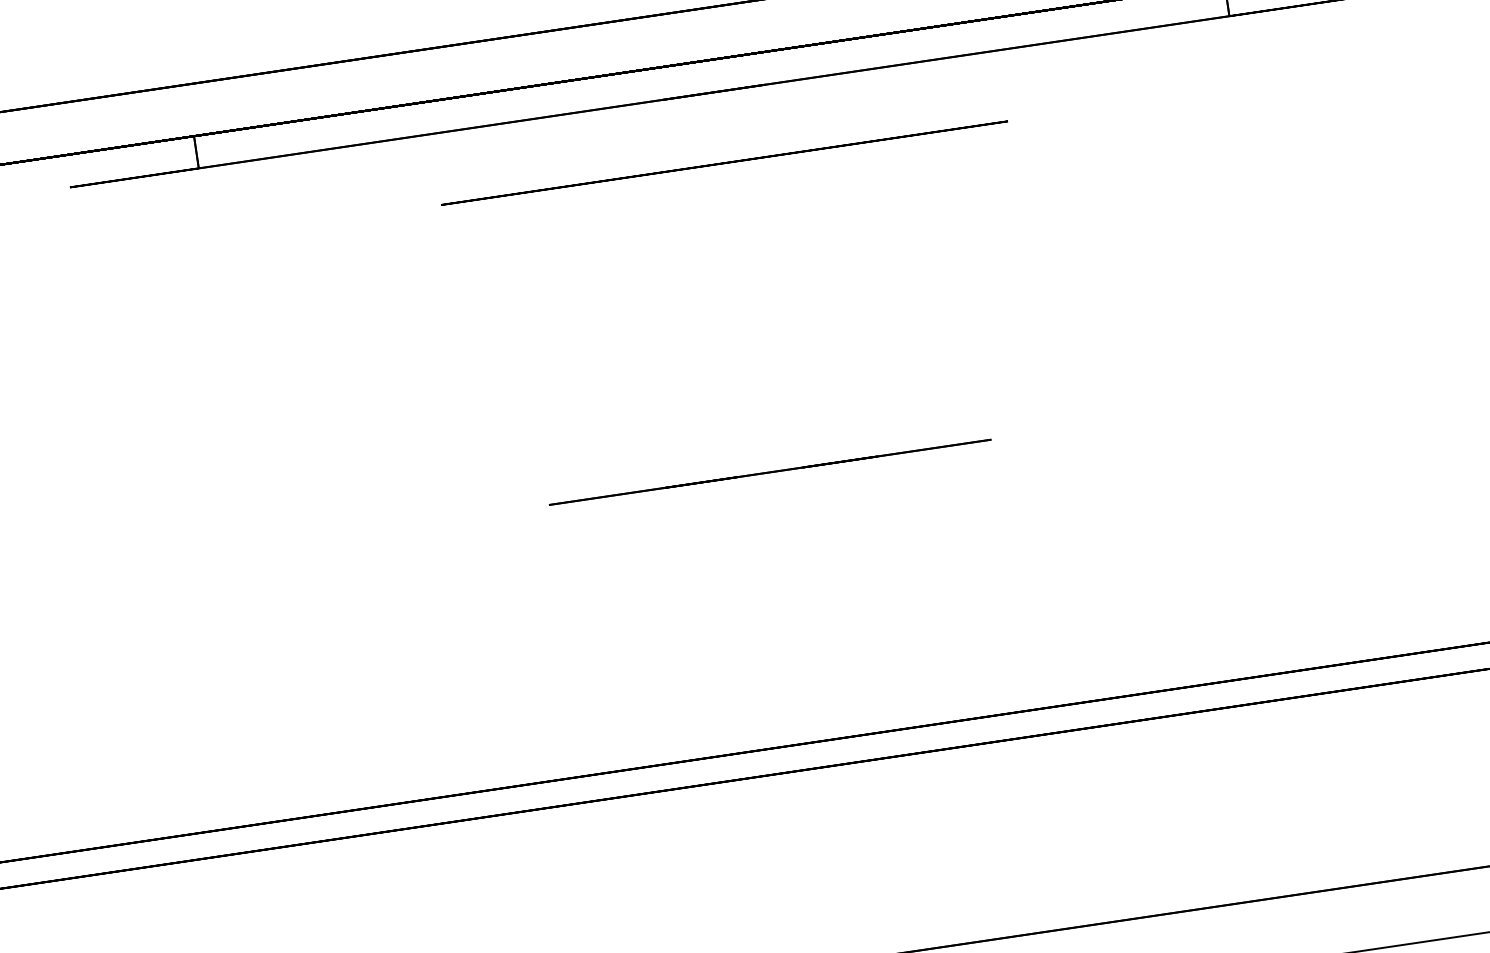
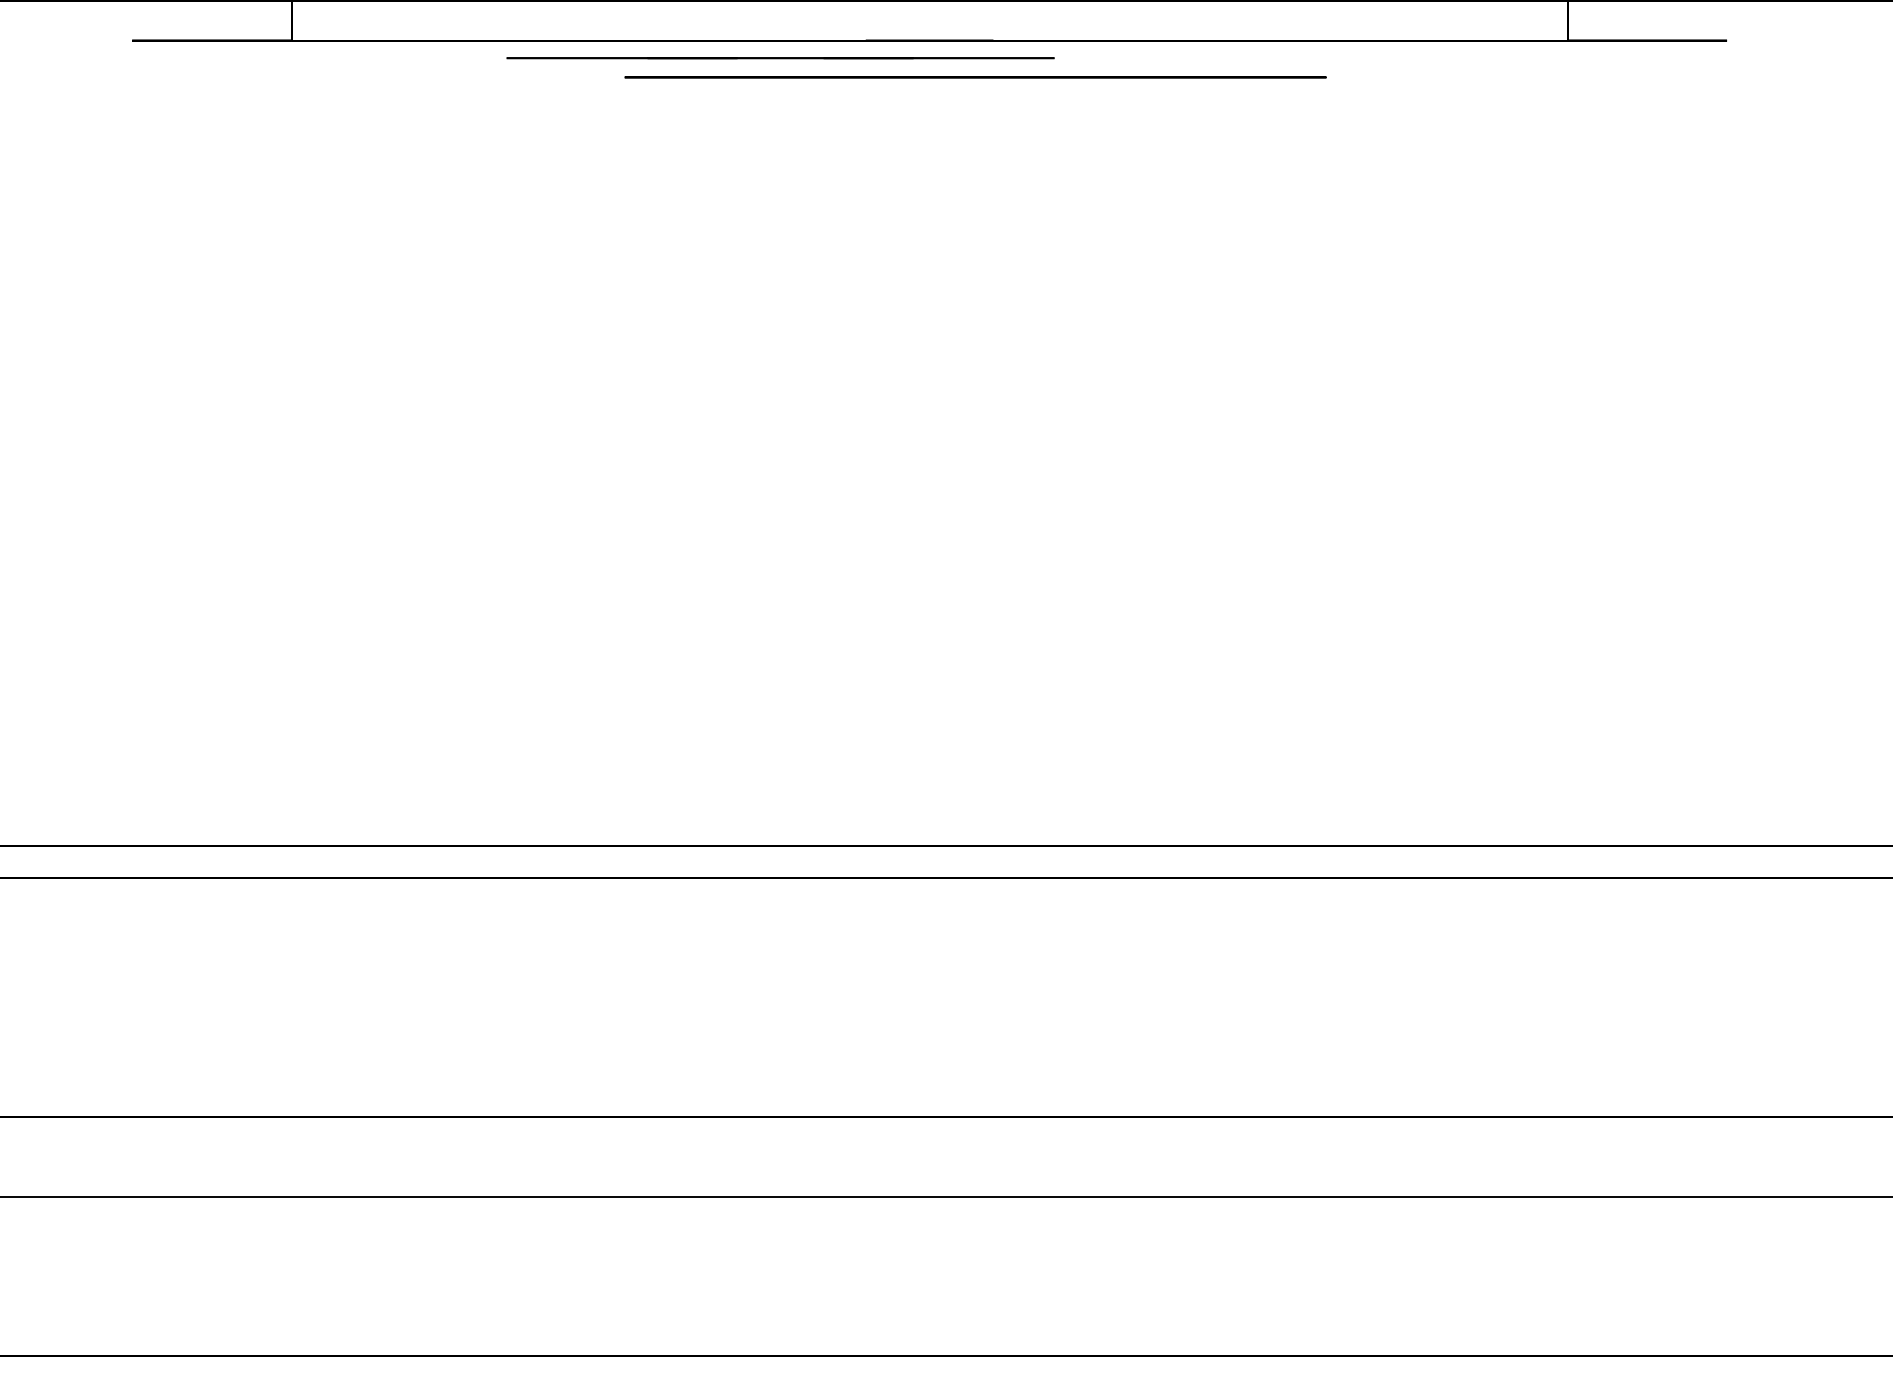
circle: (724, 163) -> (975, 77), moved
line: (770, 472) -> (780, 58), moved

